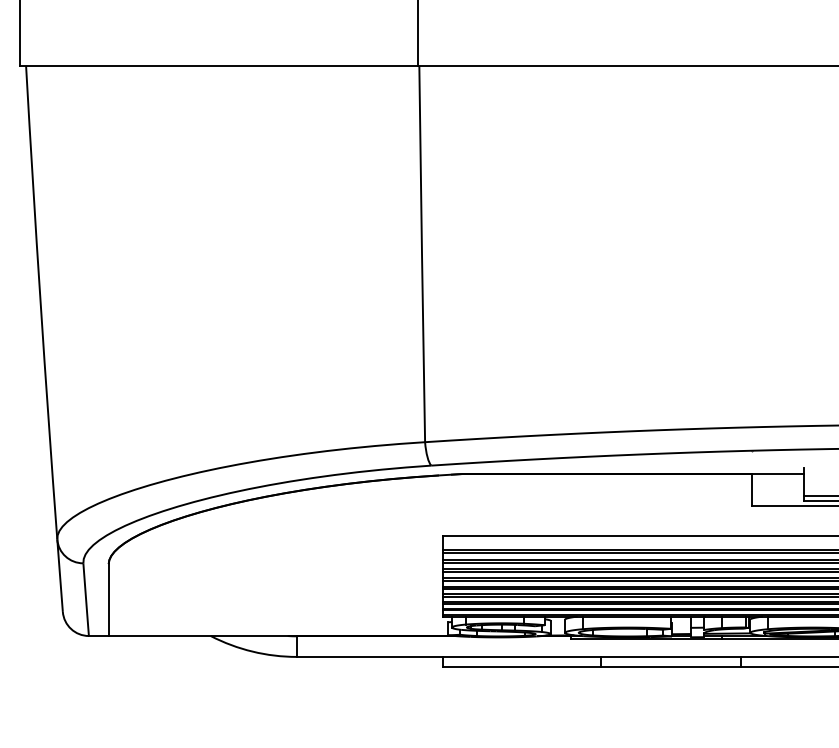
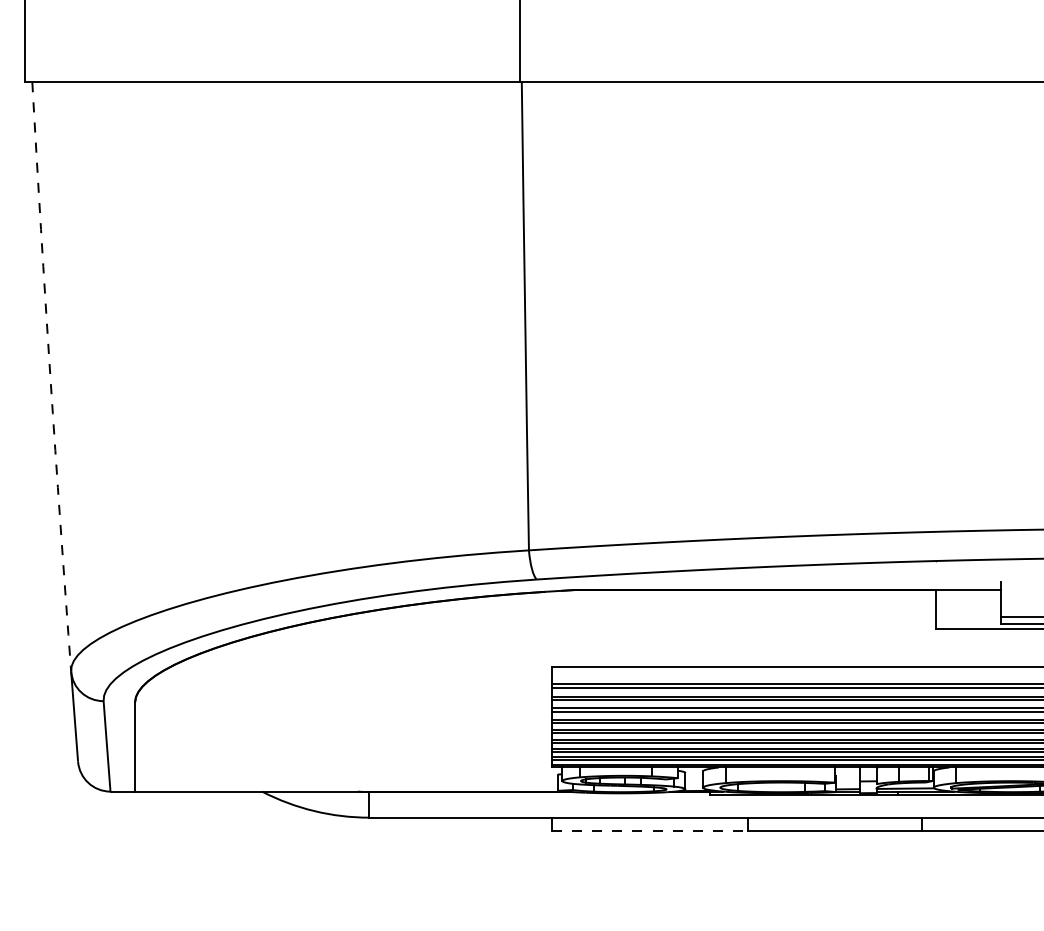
arc: (40, 302) -> (50, 376), solid -> dashed
line: (522, 667) -> (650, 830), solid -> dashed

